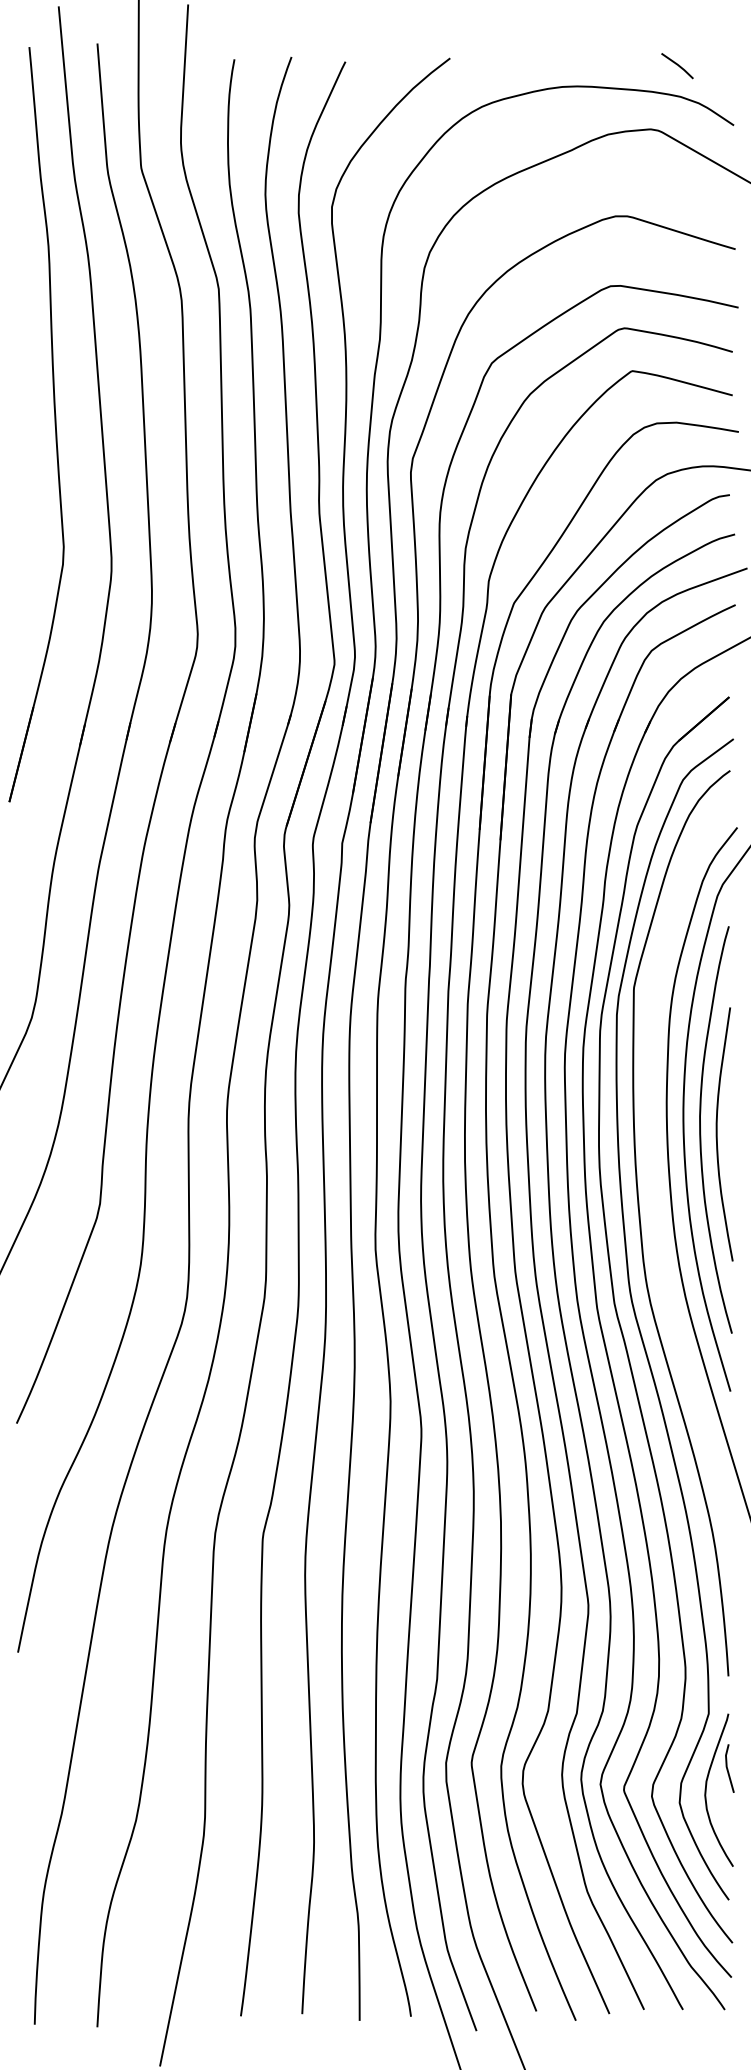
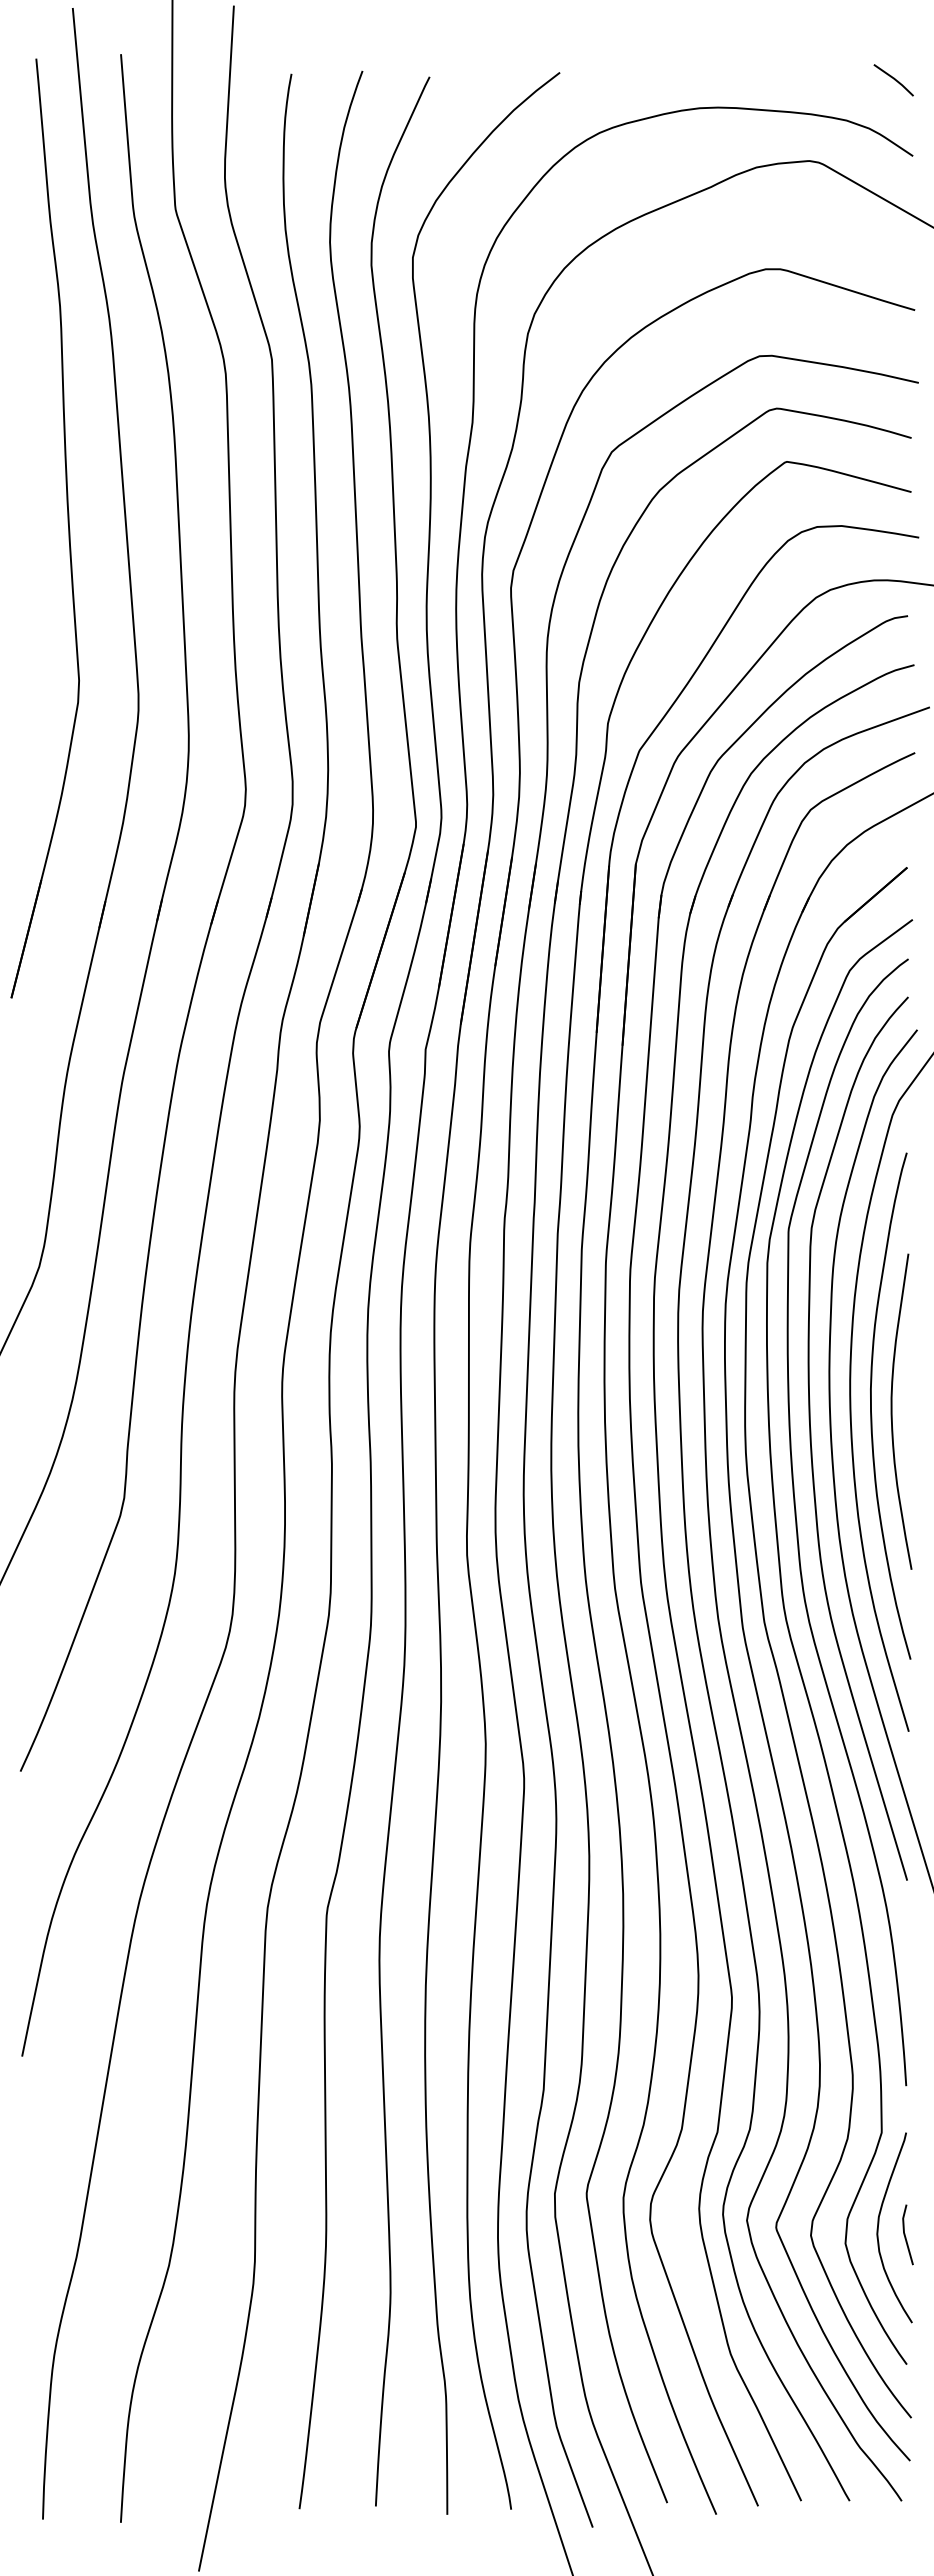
line: (677, 65) -> (893, 79), moved
curve: (652, 1155) -> (811, 1438), added
line: (727, 1768) -> (905, 2234), moved

